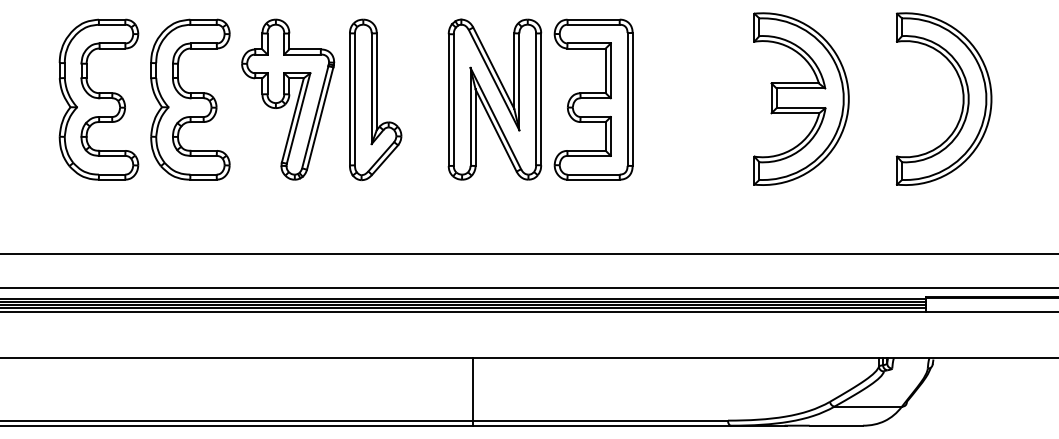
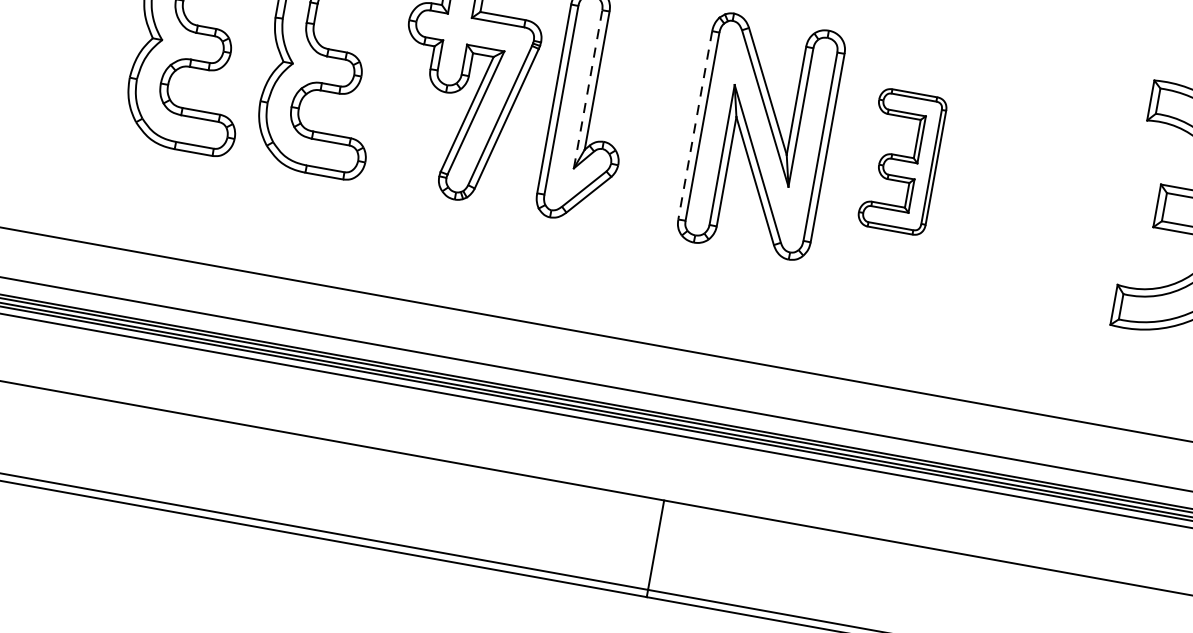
line: (371, 88) -> (587, 88), solid -> dashed
part: (593, 99) -> (902, 161), size x0.6
line: (448, 100) -> (694, 125), solid -> dashed

